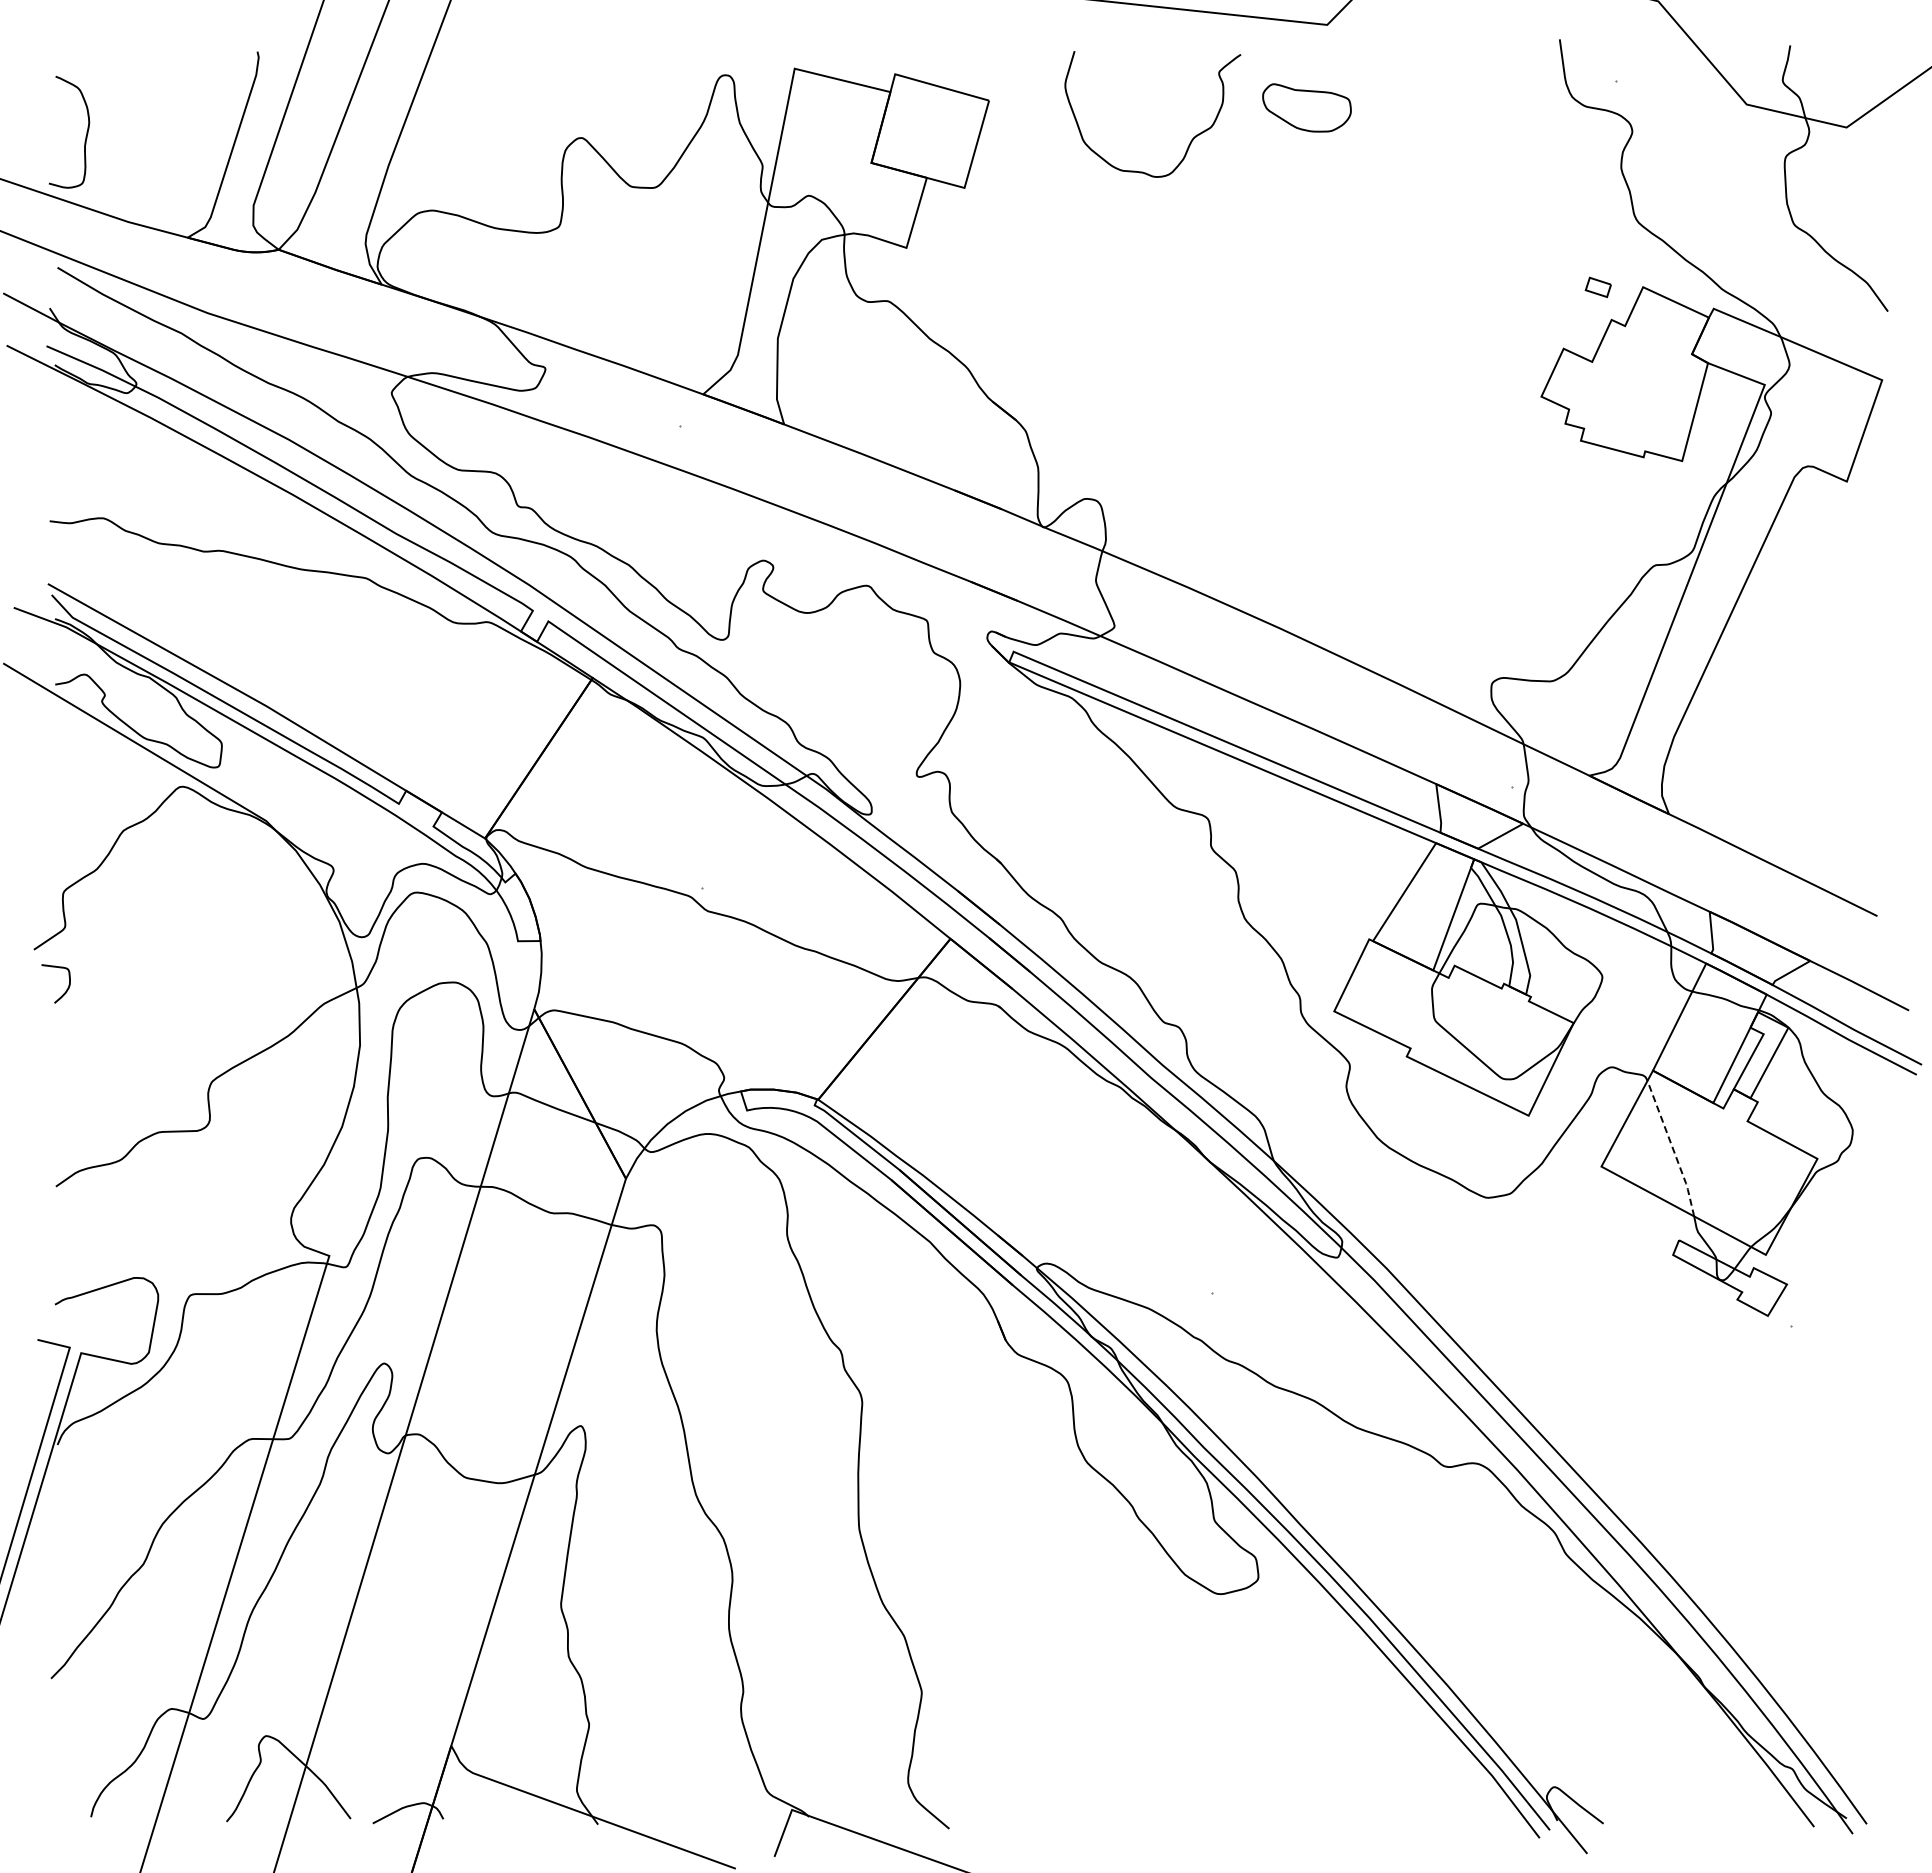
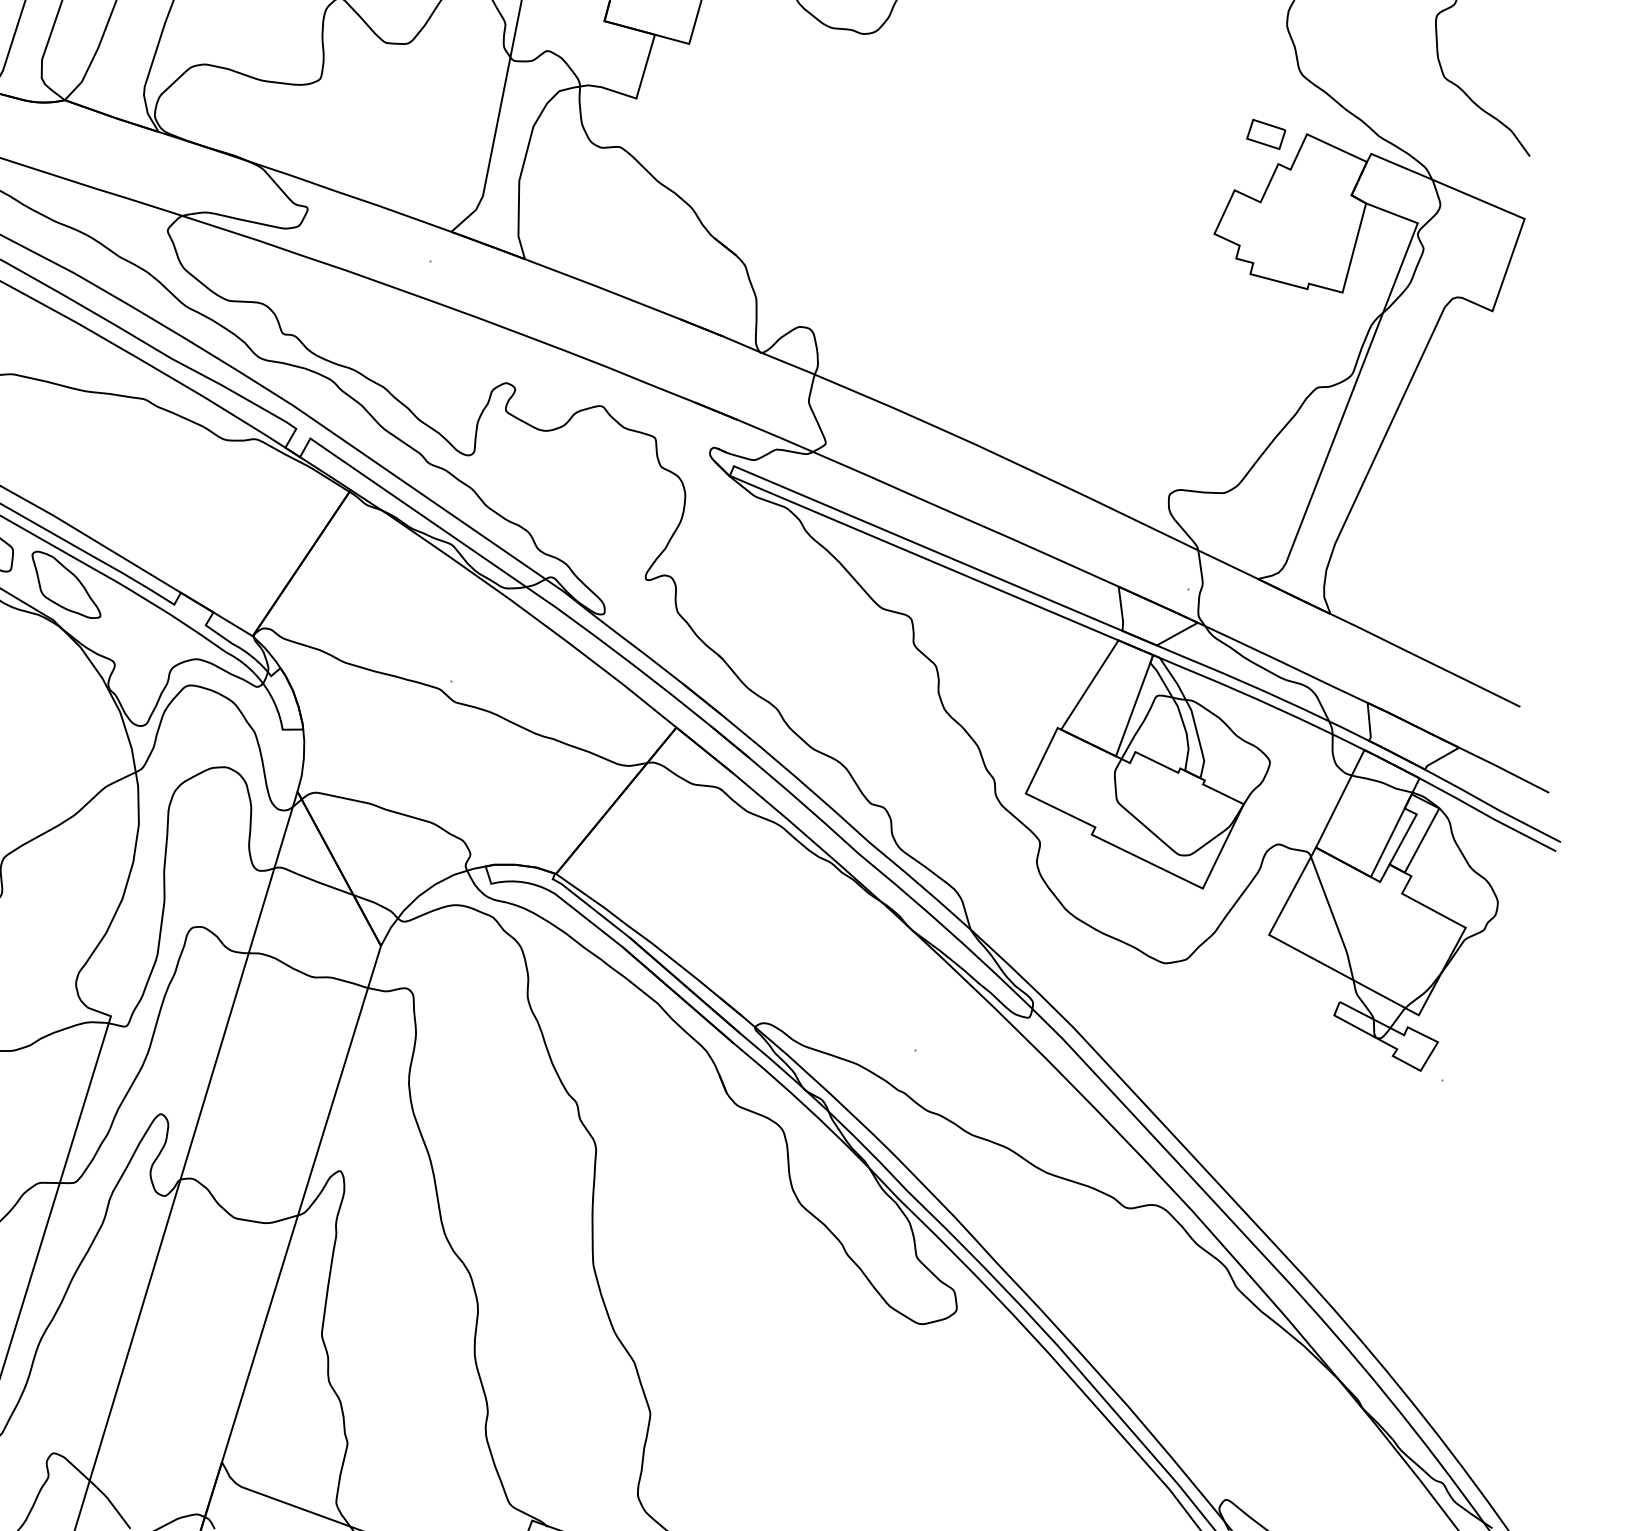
part: (1598, 287) -> (1266, 134), size x1.67
part: (280, 781) -> (66, 584), added
line: (1673, 1149) -> (1334, 919), dashed -> solid

